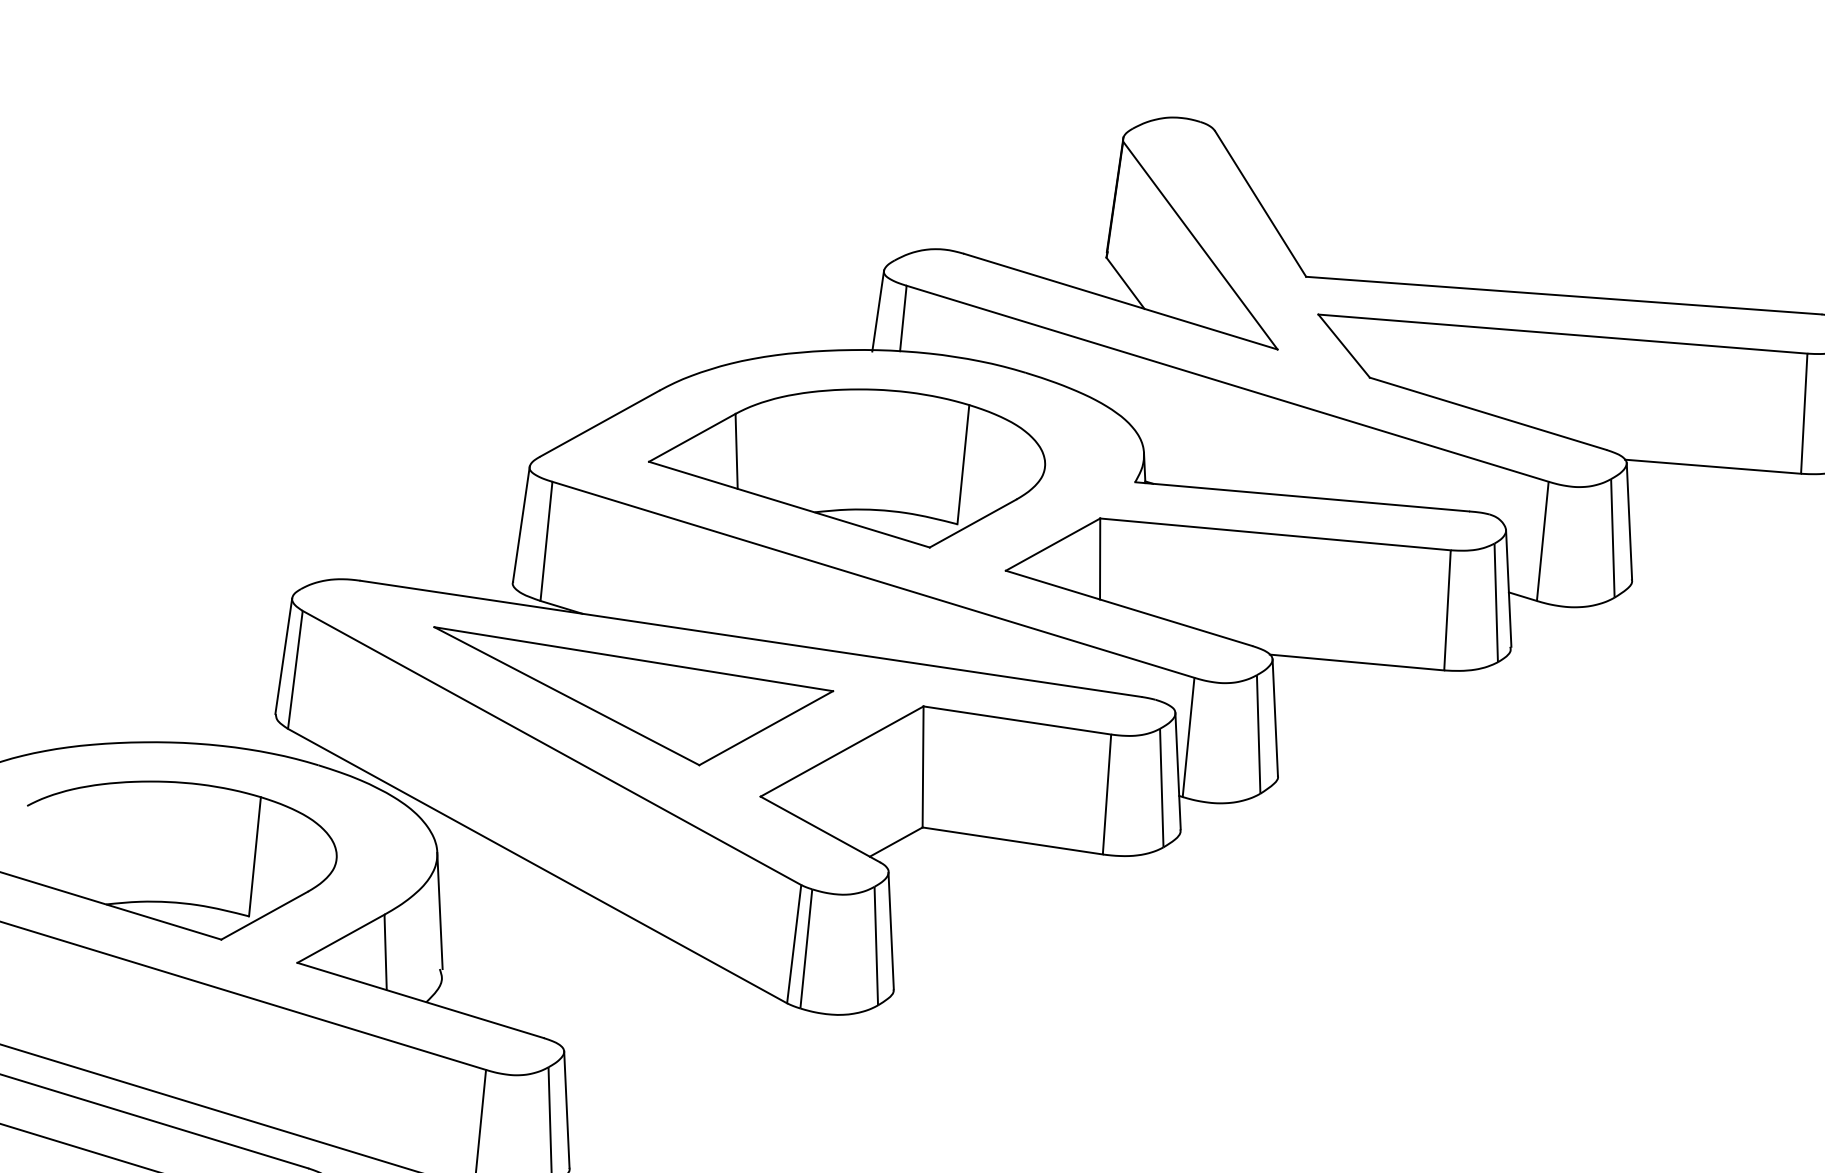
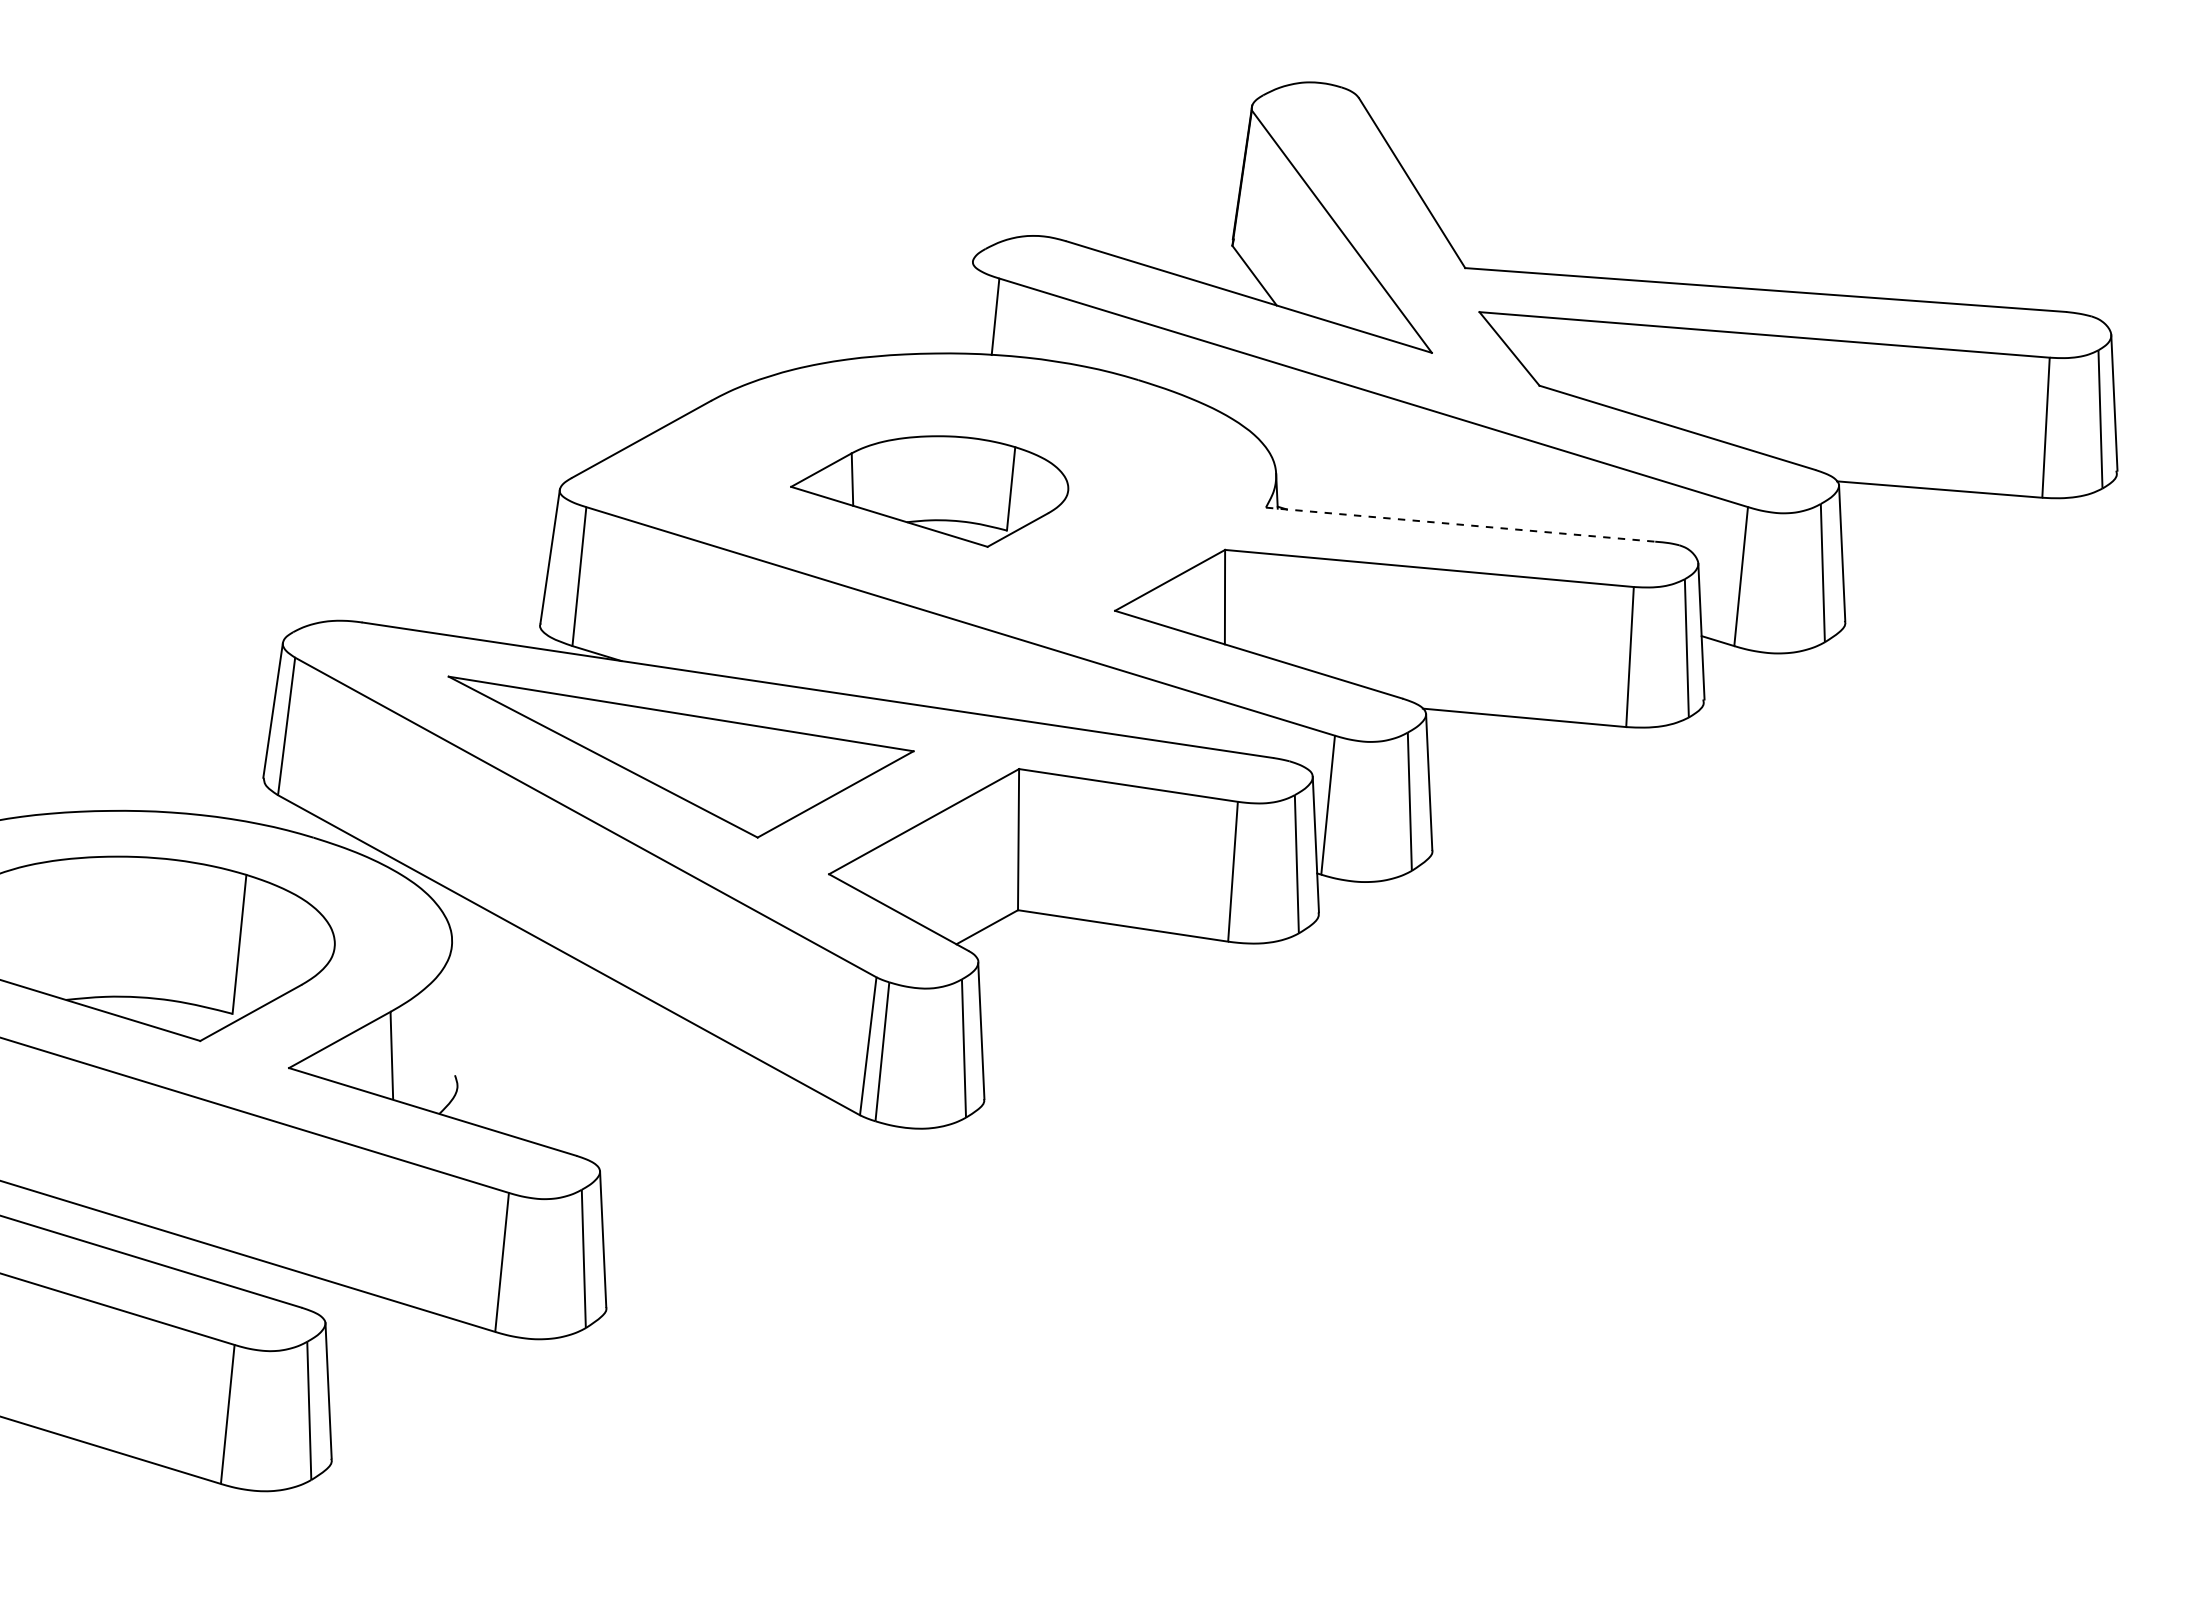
line: (878, 310) -> (966, 307), removed
part: (846, 468) -> (929, 491), size x0.6
line: (1302, 496) -> (1461, 524), solid -> dashed
line: (440, 910) -> (455, 1007), removed

